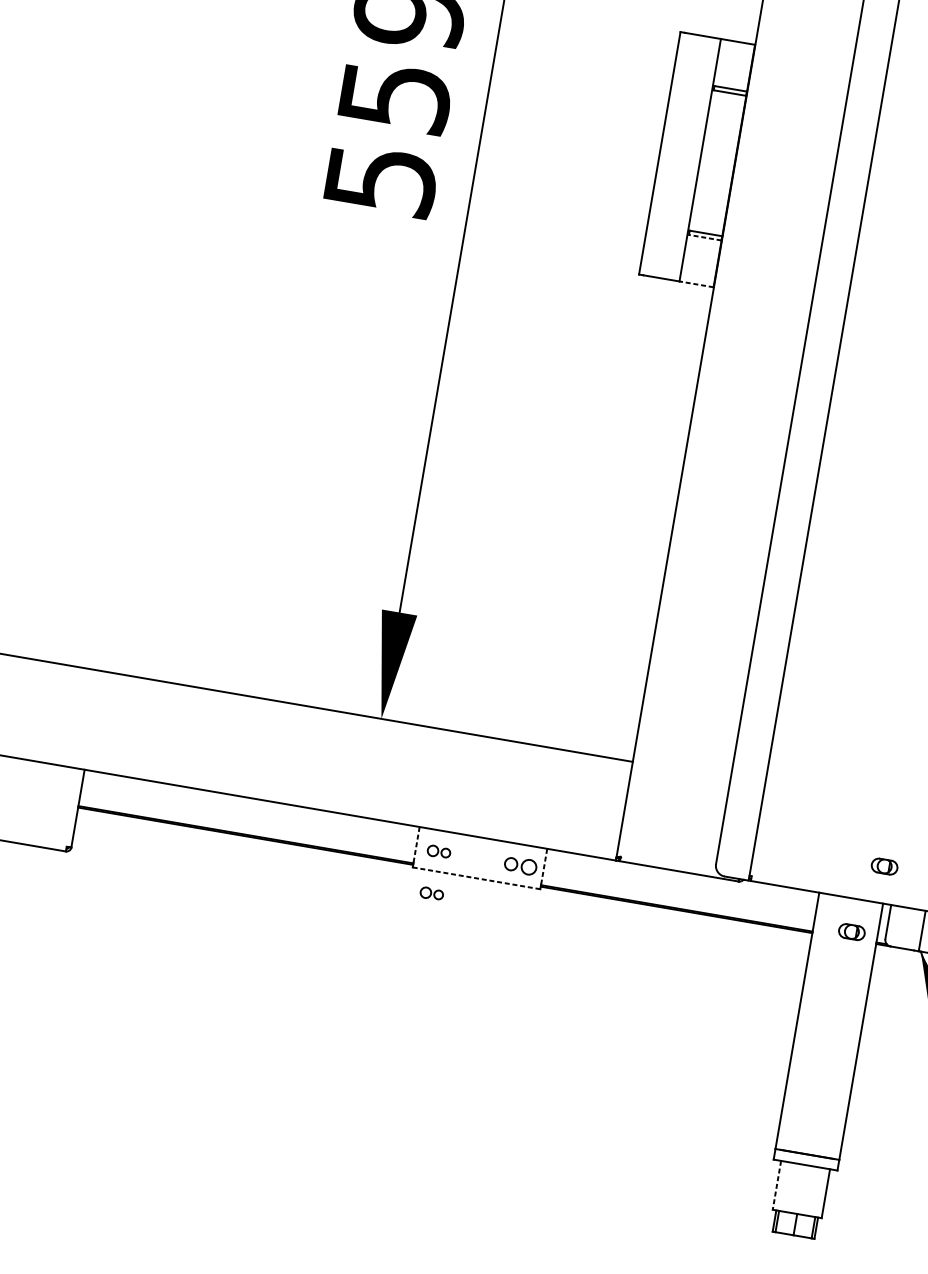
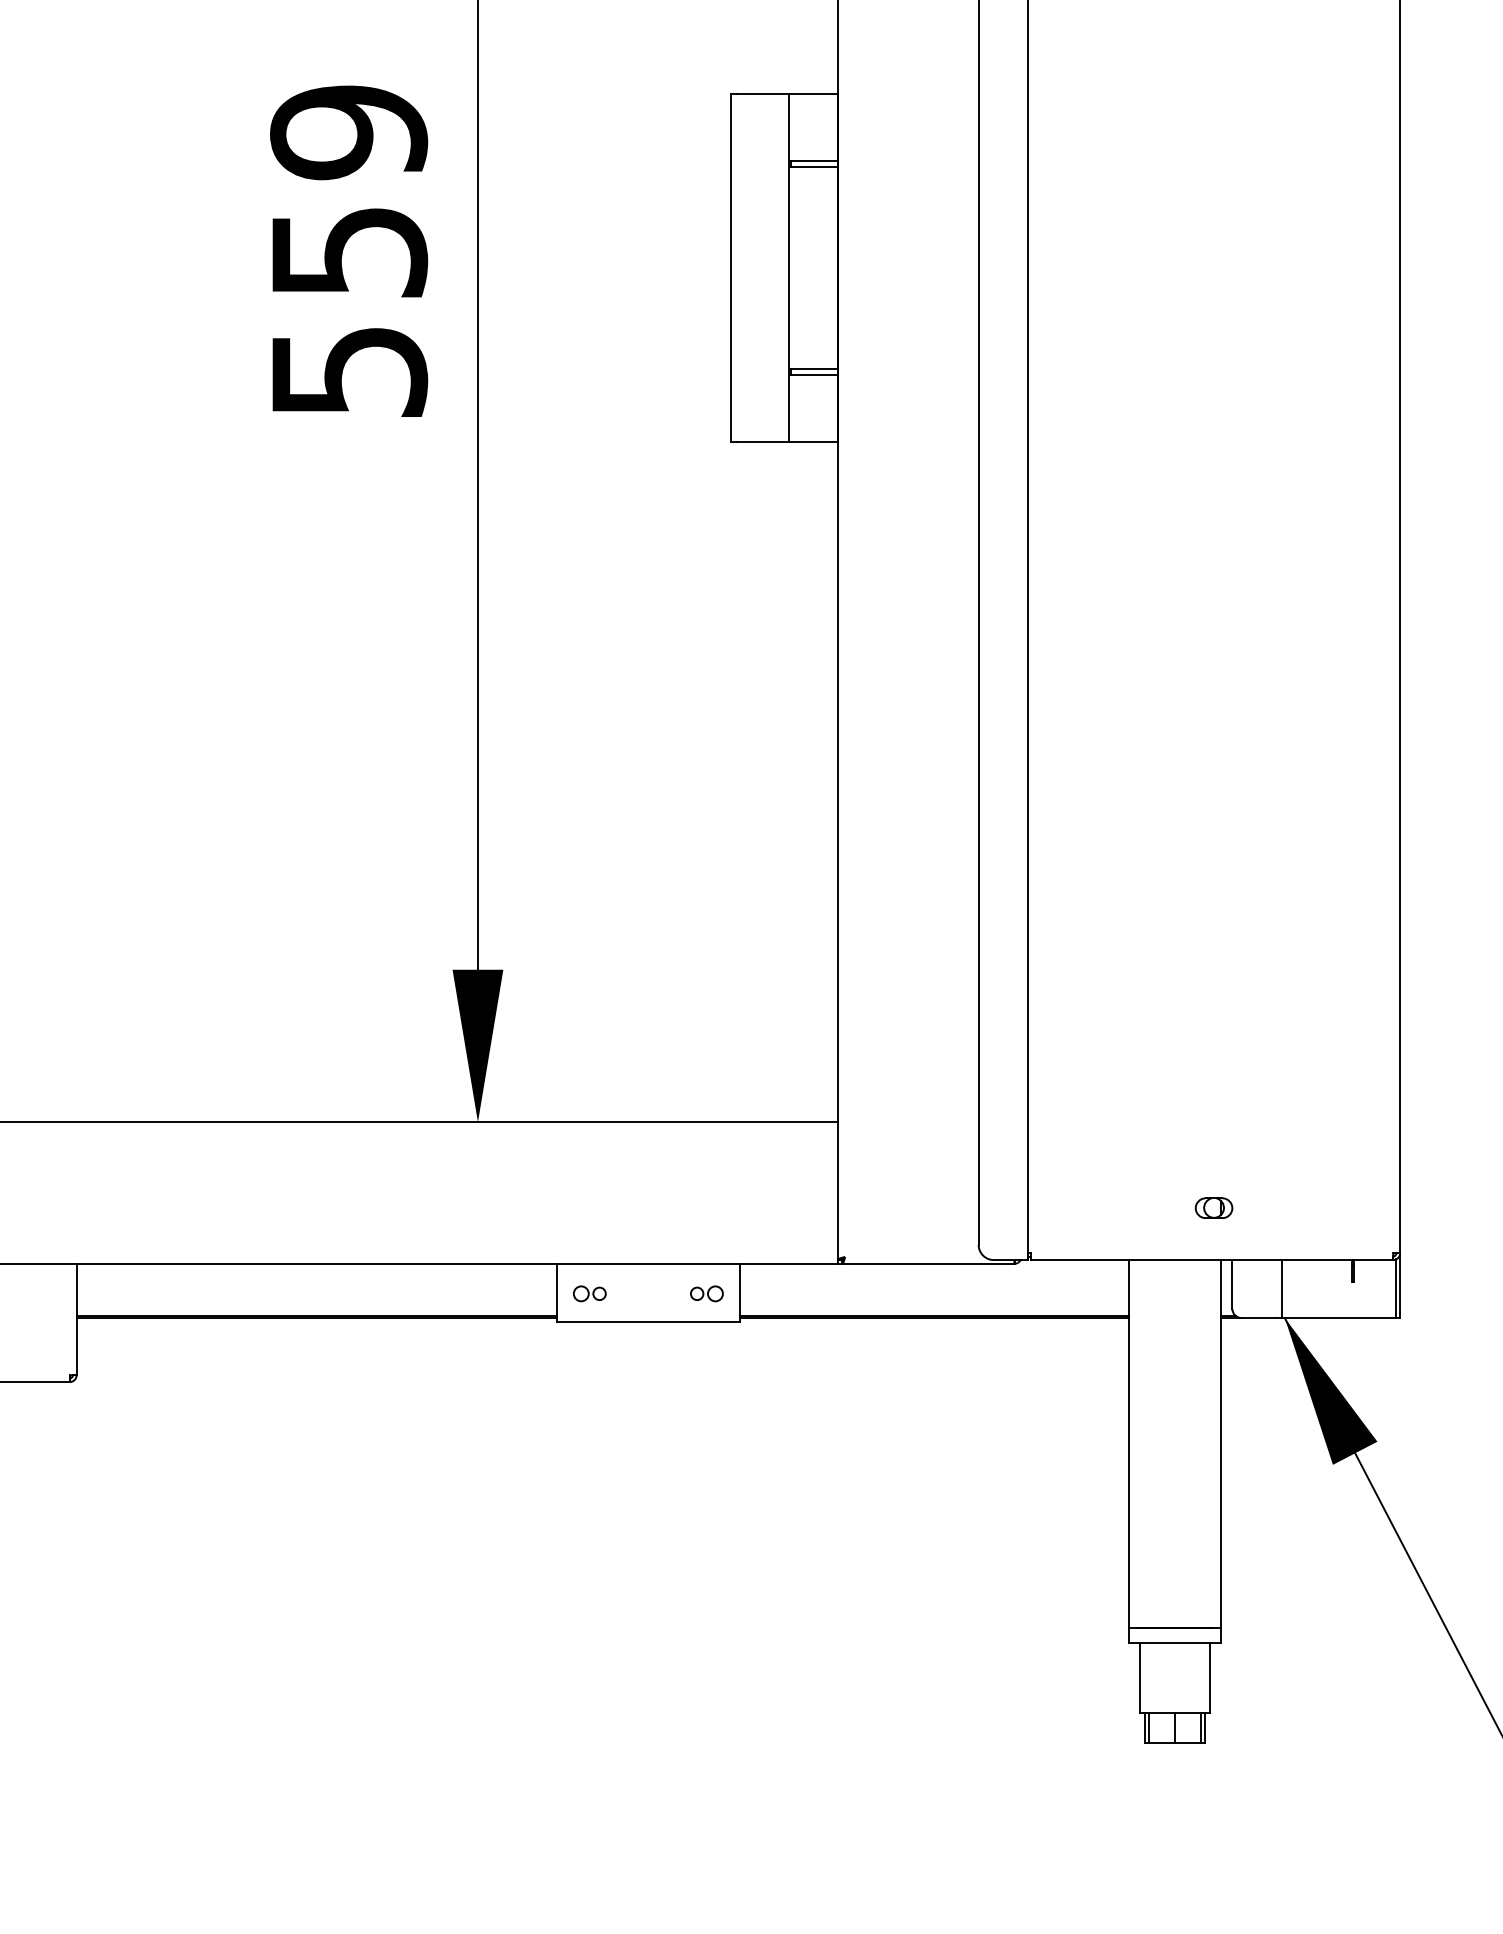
line: (704, 237) -> (813, 374), dashed -> solid
line: (695, 283) -> (812, 441), dashed -> solid
line: (416, 844) -> (556, 1289), dashed -> solid
part: (520, 865) -> (706, 1293), size x0.71
line: (543, 866) -> (739, 1289), dashed -> solid
line: (475, 878) -> (647, 1321), dashed -> solid
part: (431, 893) -> (589, 1353), removed
part: (851, 931) -> (1183, 1306), removed
line: (776, 1185) -> (1139, 1678), dashed -> solid

